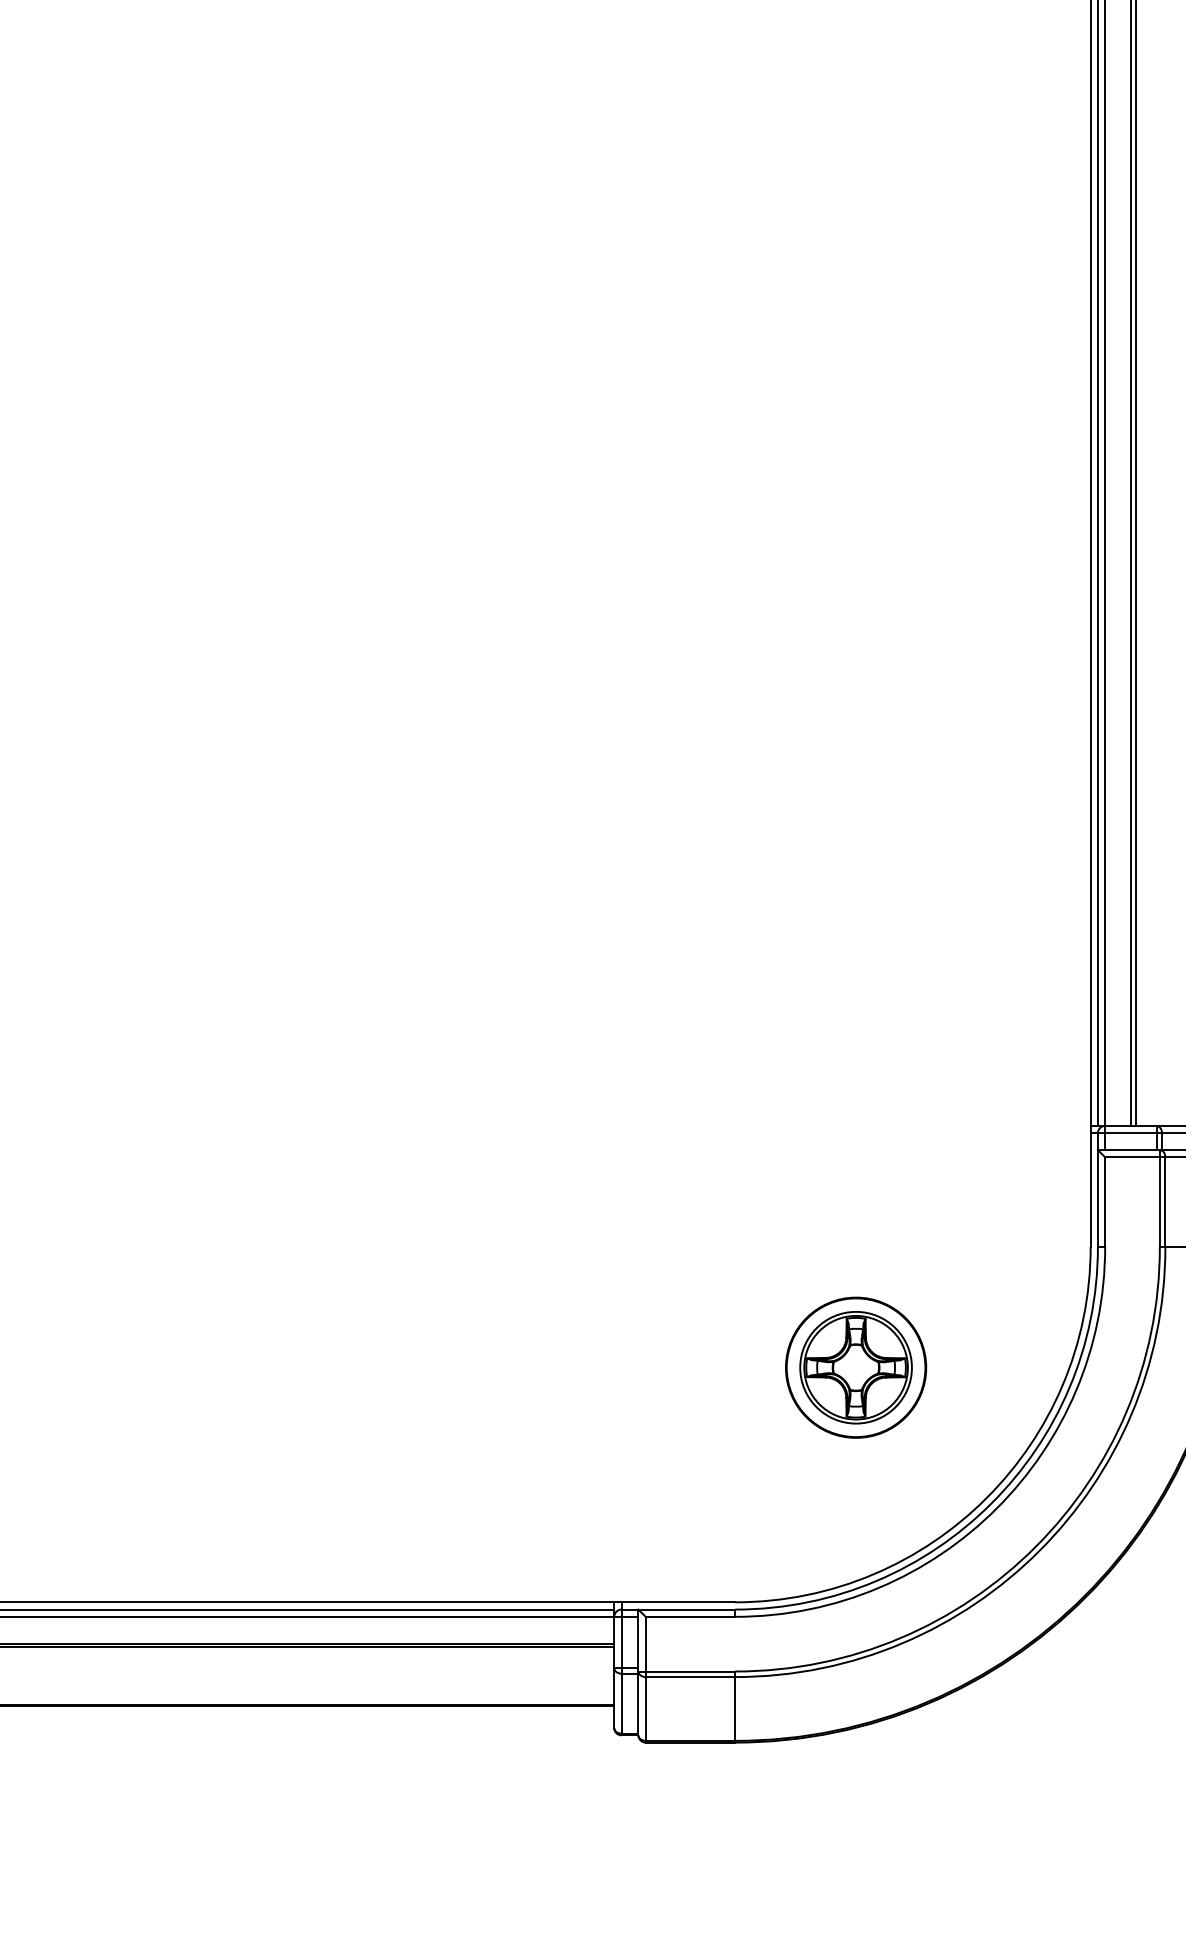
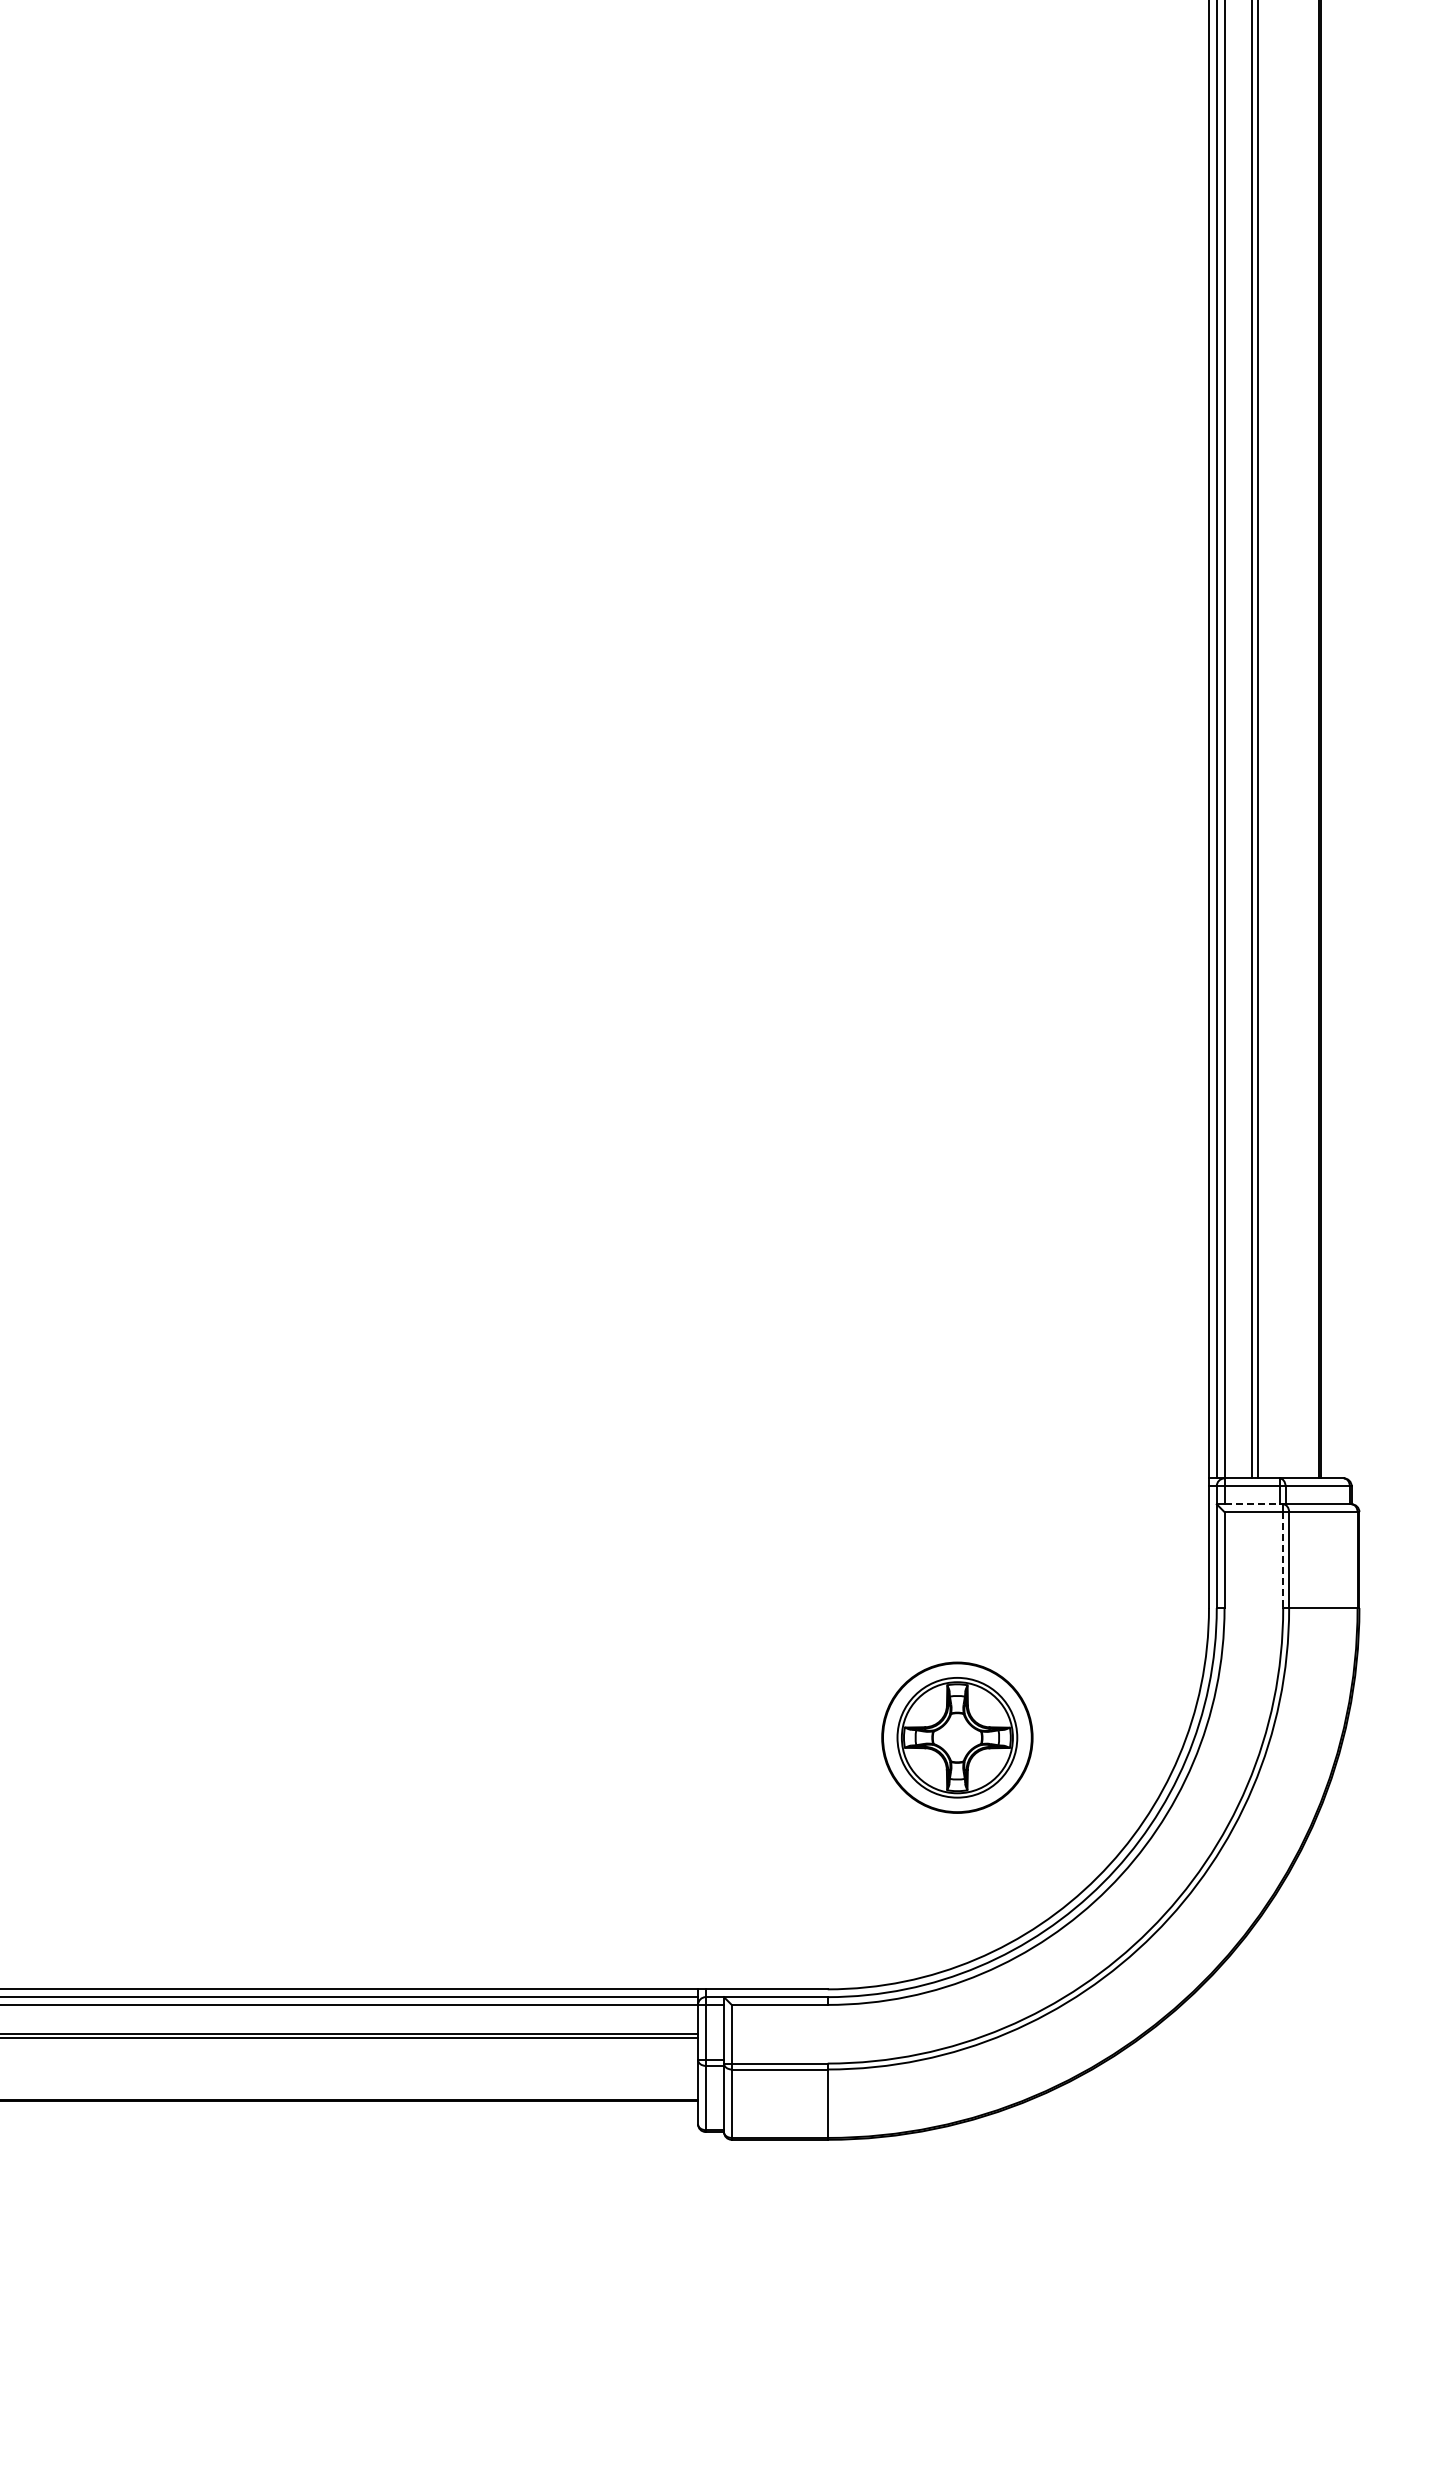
line: (1131, 1150) -> (1252, 1504), solid -> dashed
line: (1160, 1202) -> (1283, 1560), solid -> dashed

